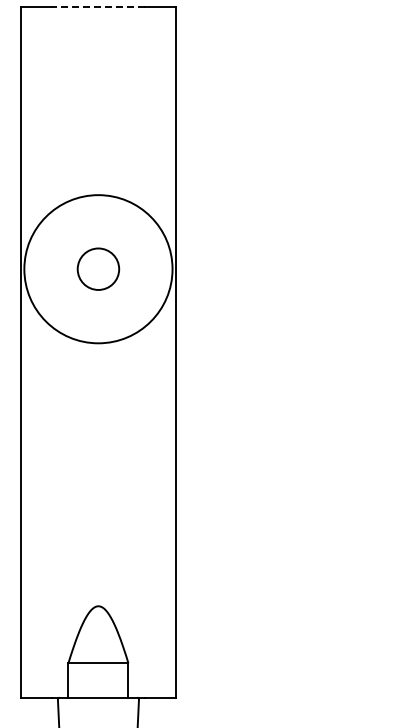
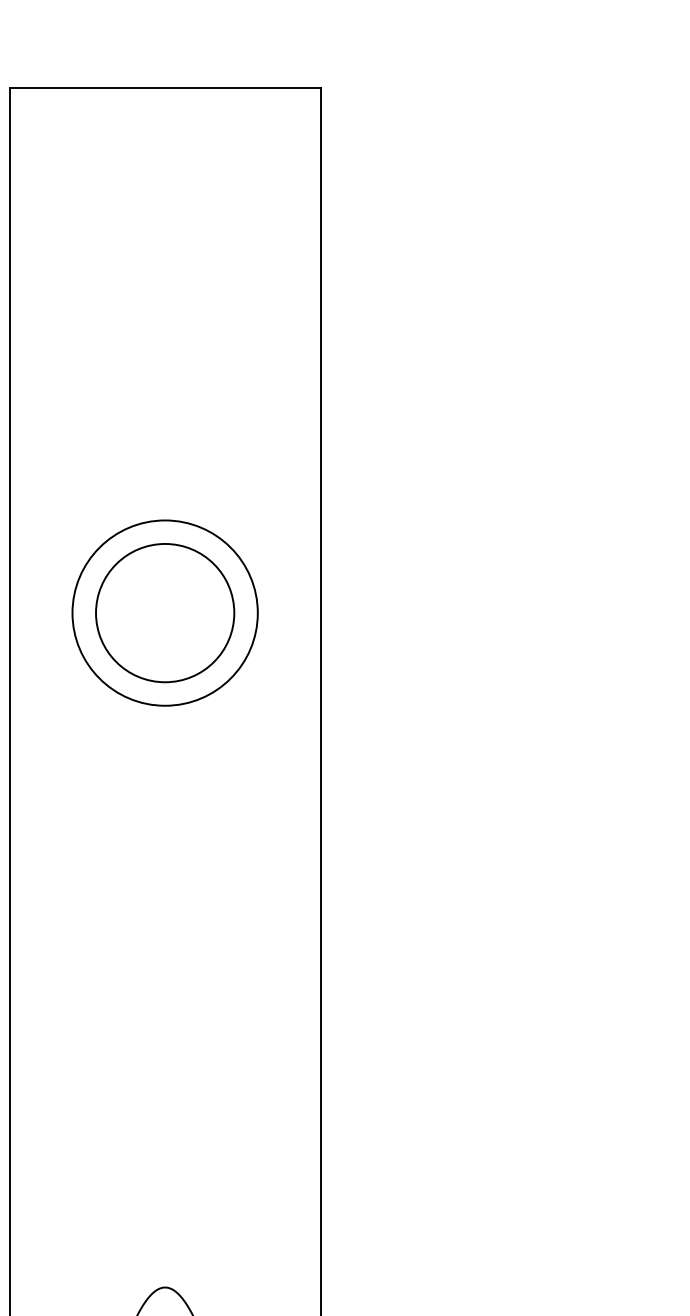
line: (98, 6) -> (165, 87), dashed -> solid
circle: (98, 268) -> (165, 611), size x0.62
circle: (98, 268) -> (165, 611), size x1.67

